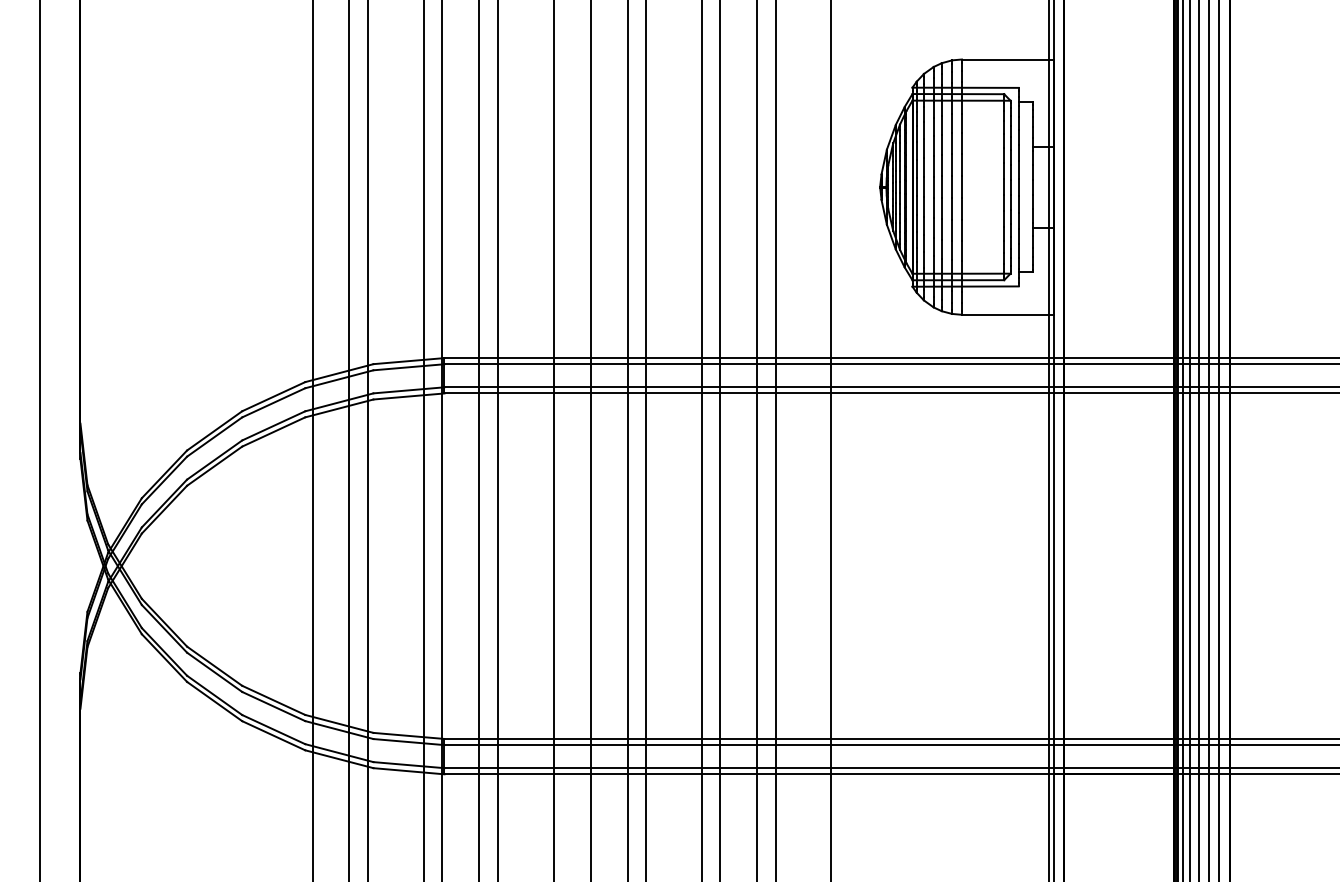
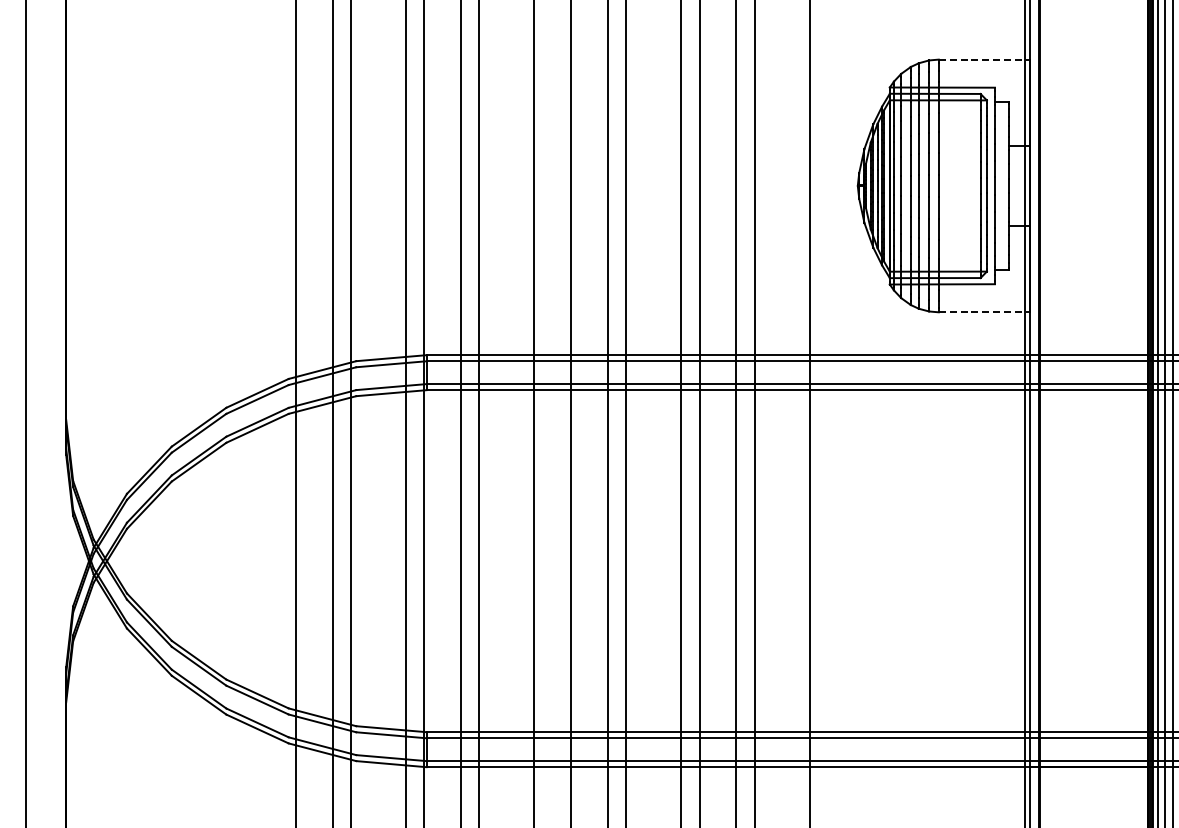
line: (1008, 59) -> (984, 59), solid -> dashed
line: (1008, 314) -> (984, 312), solid -> dashed

